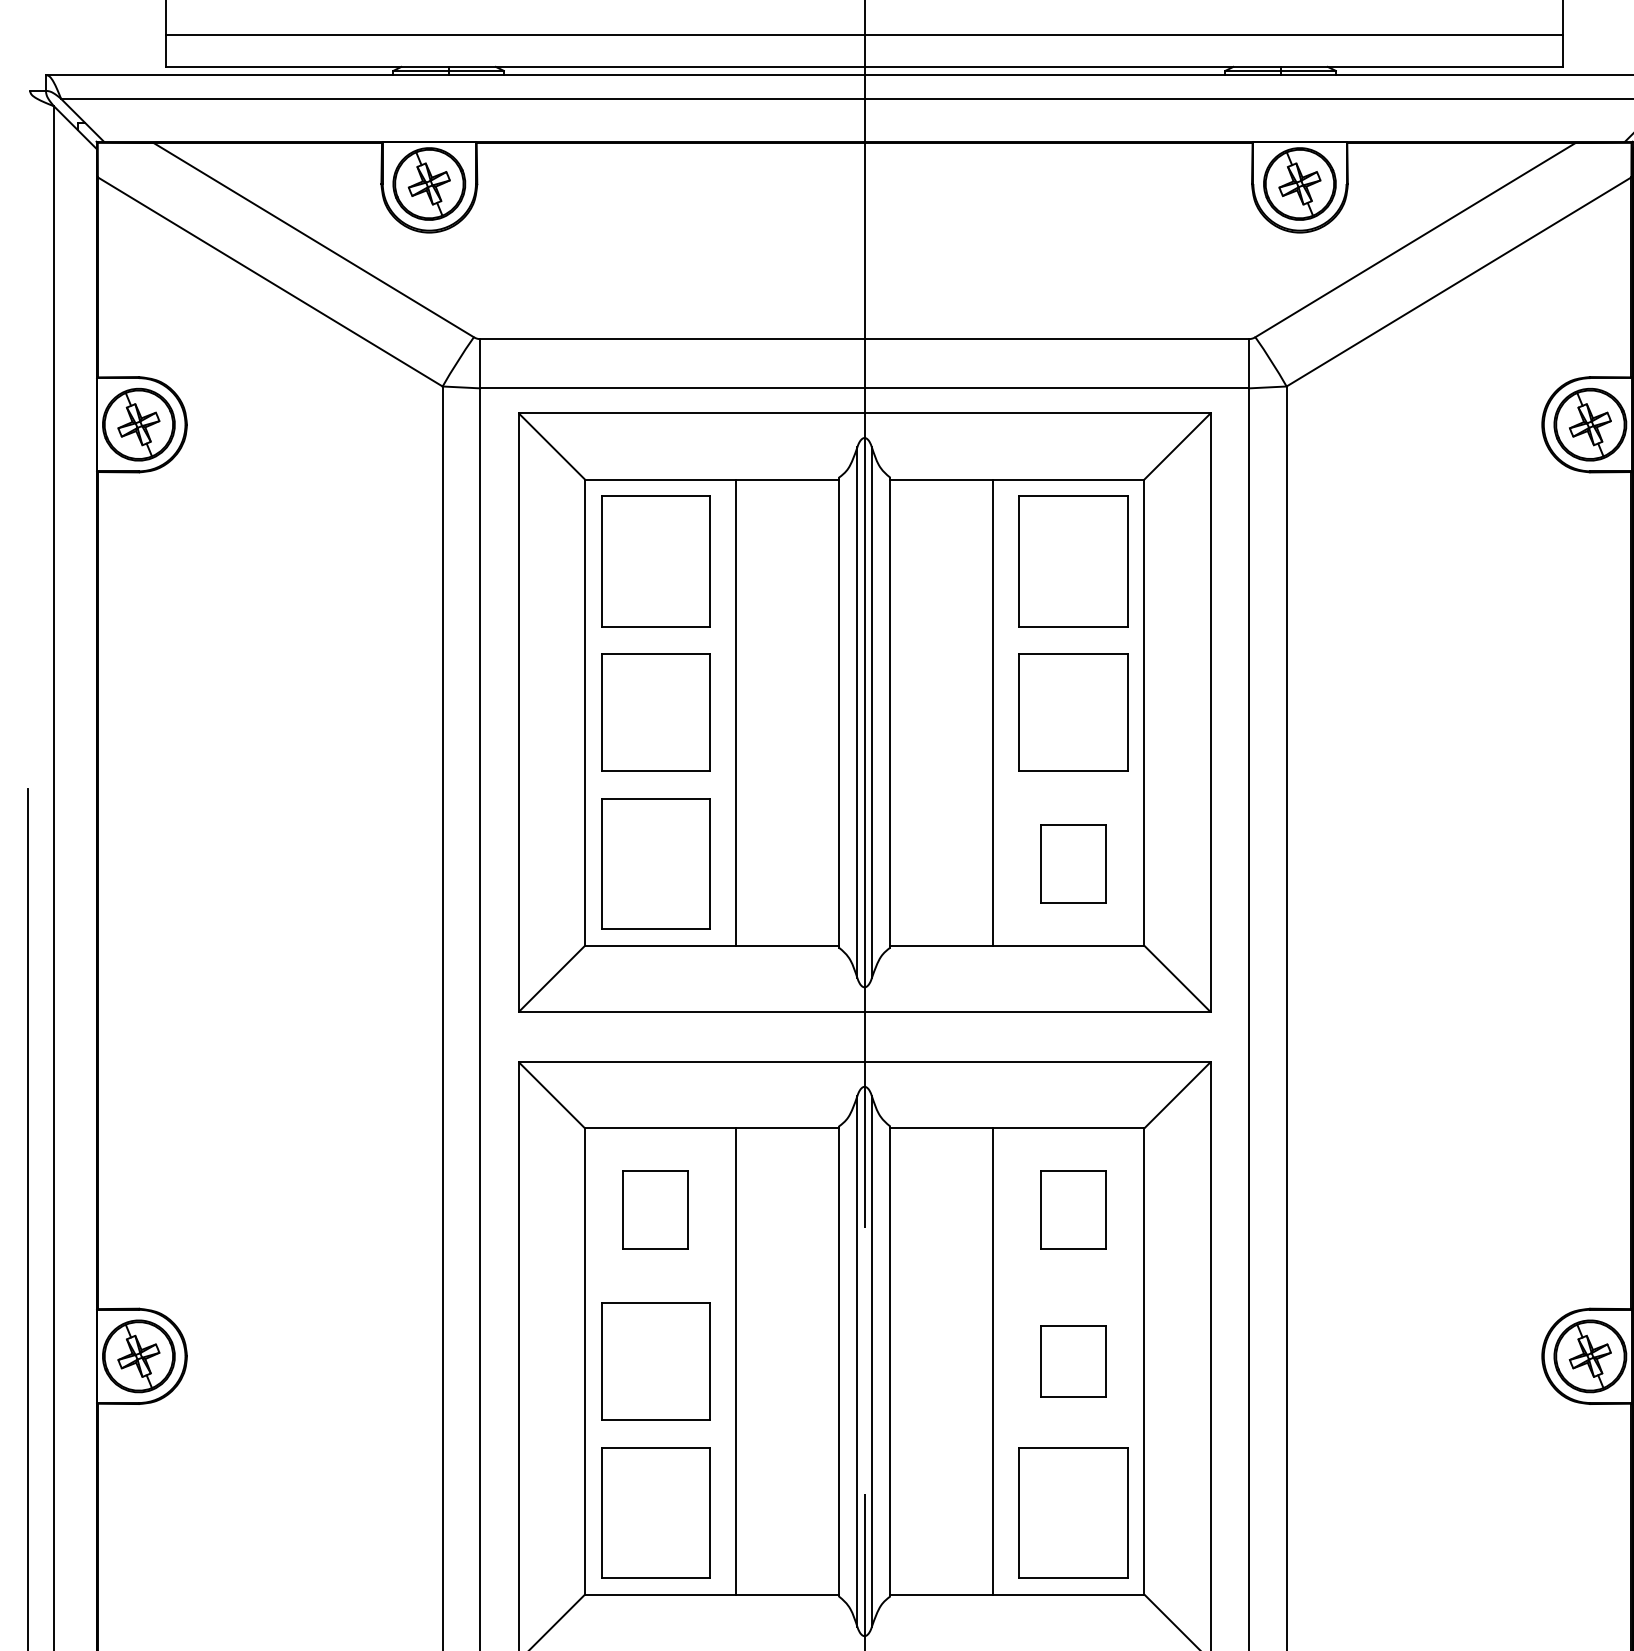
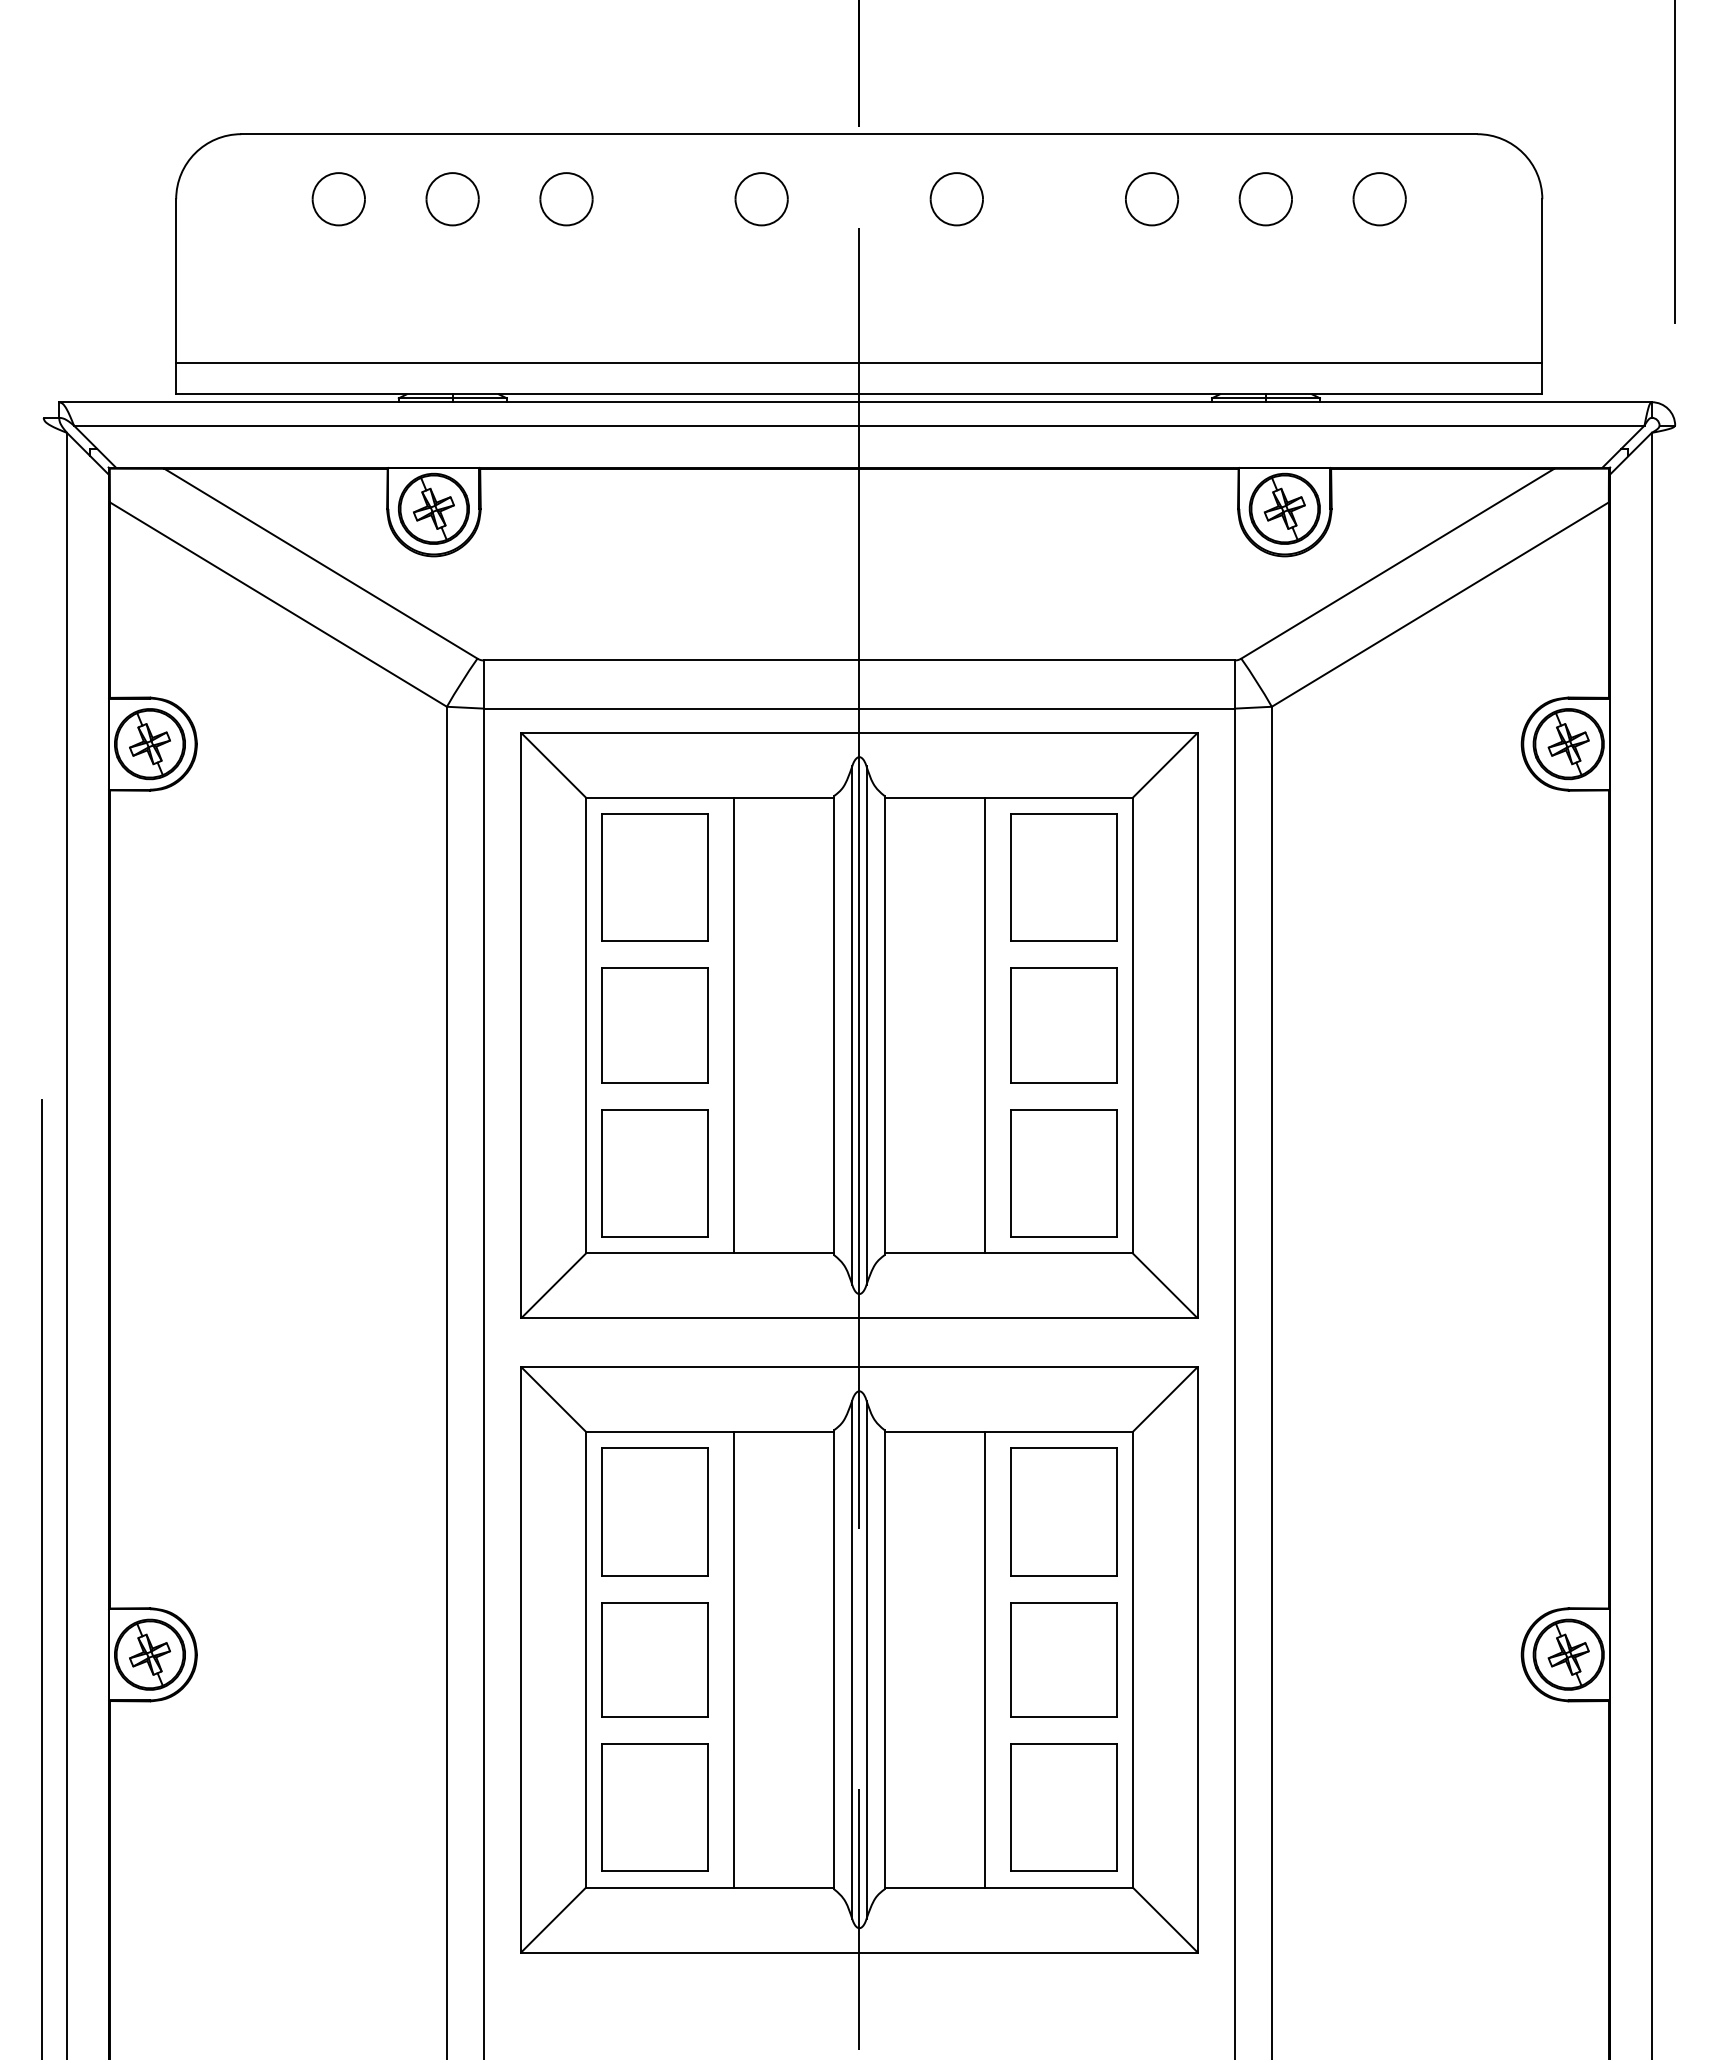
part: (1073, 863) -> (1063, 1173), size x1.67
part: (655, 1209) -> (654, 1511), size x1.67
part: (1073, 1209) -> (1063, 1511), size x1.67
part: (1073, 1361) -> (1063, 1659), size x1.67

